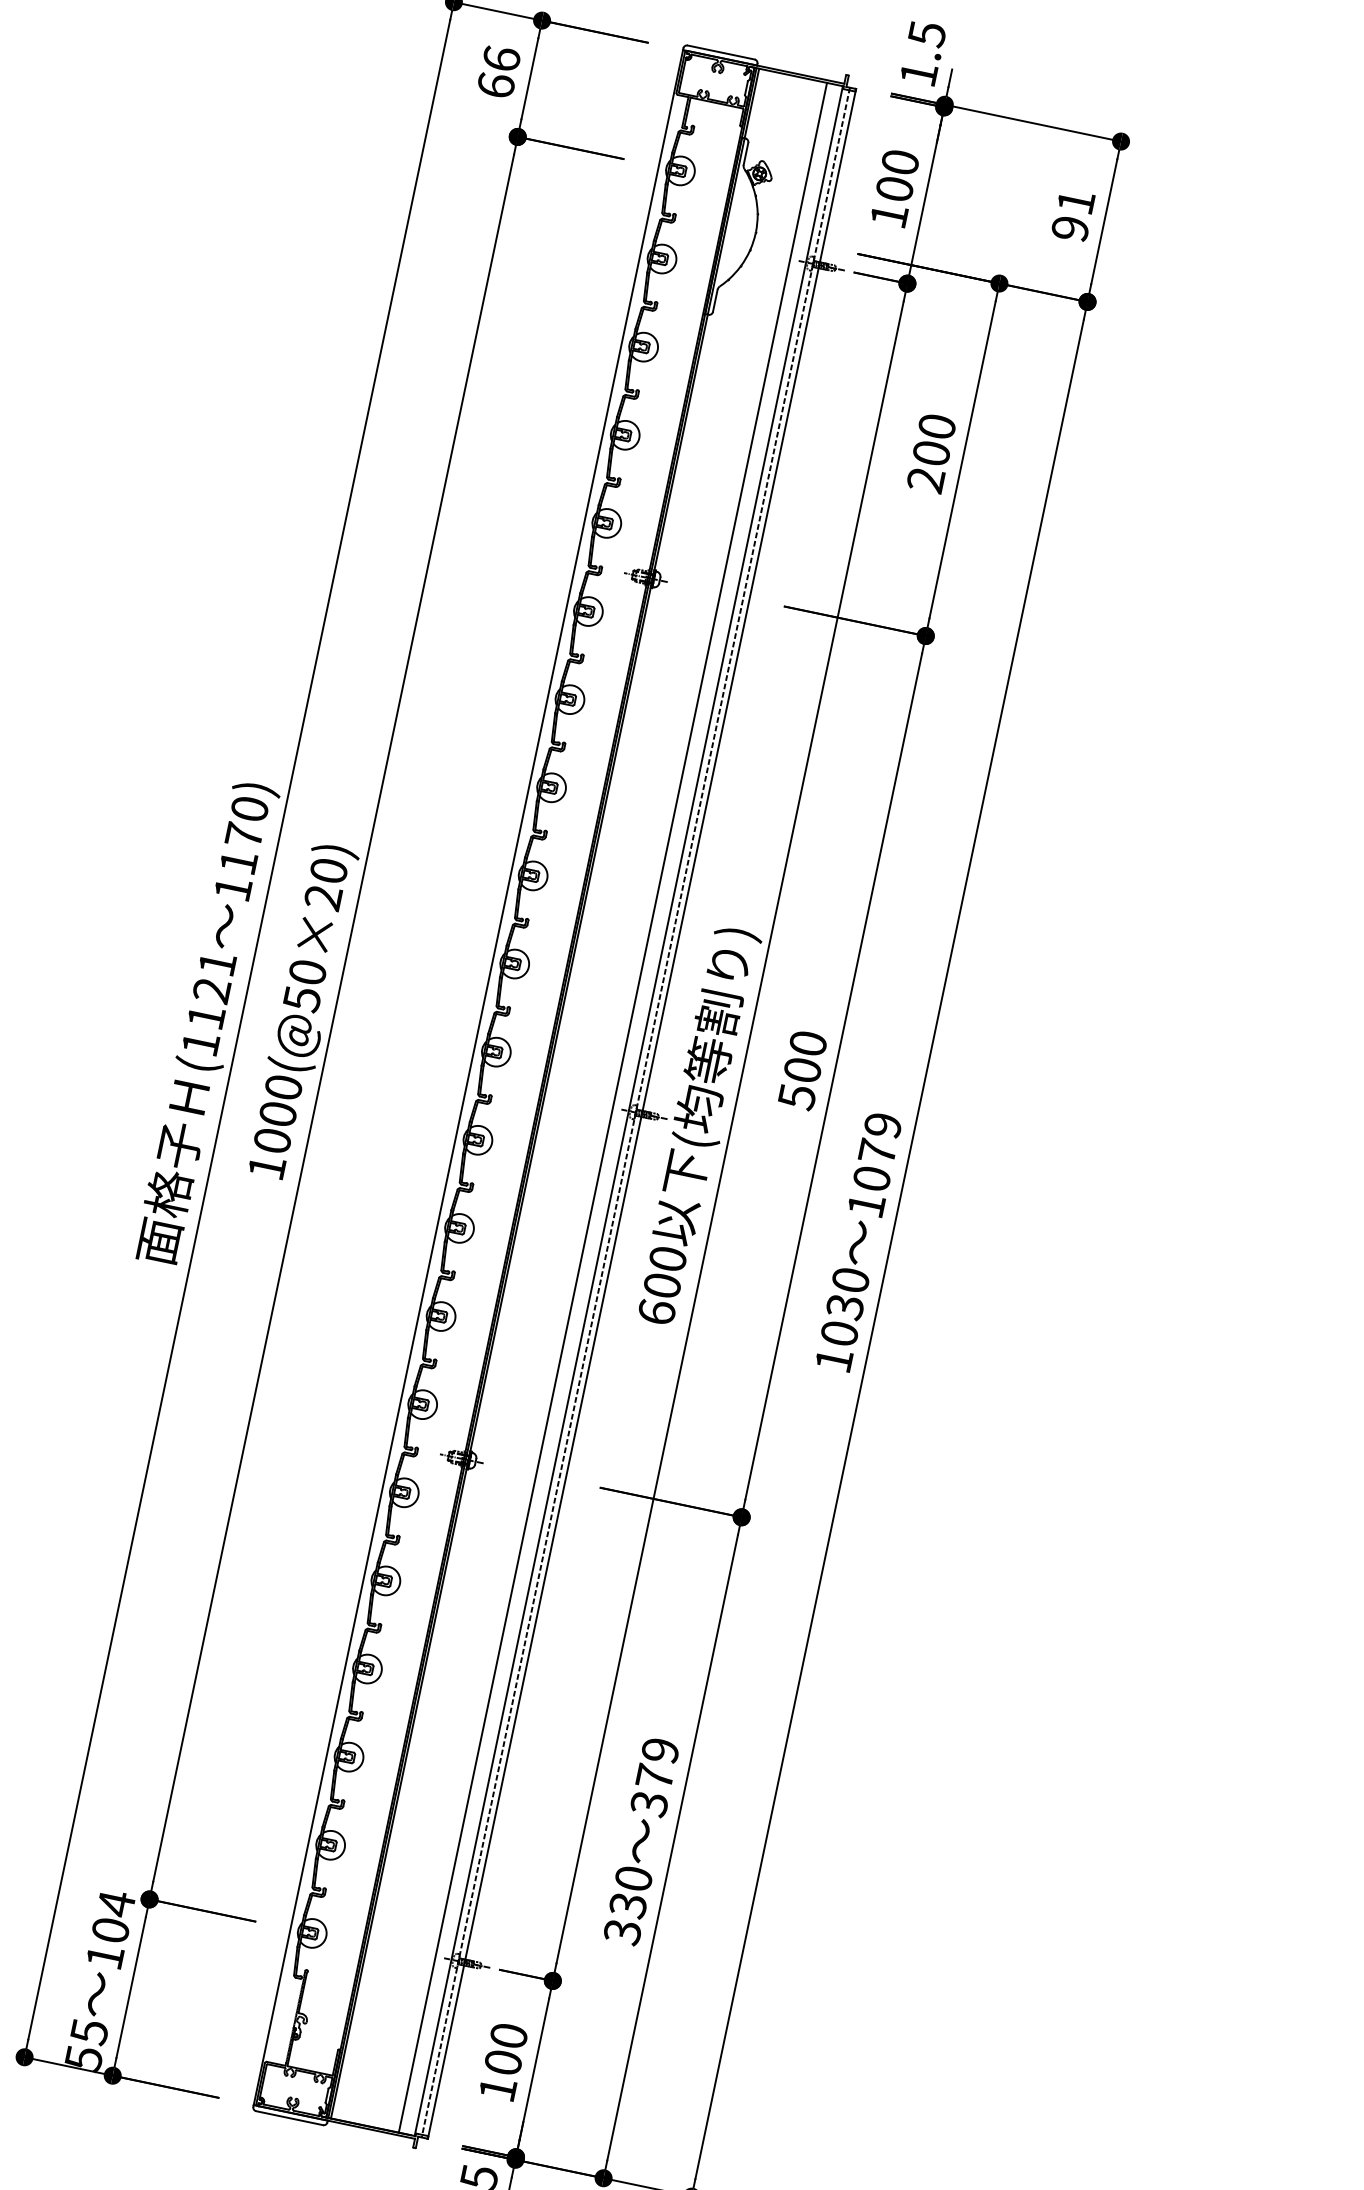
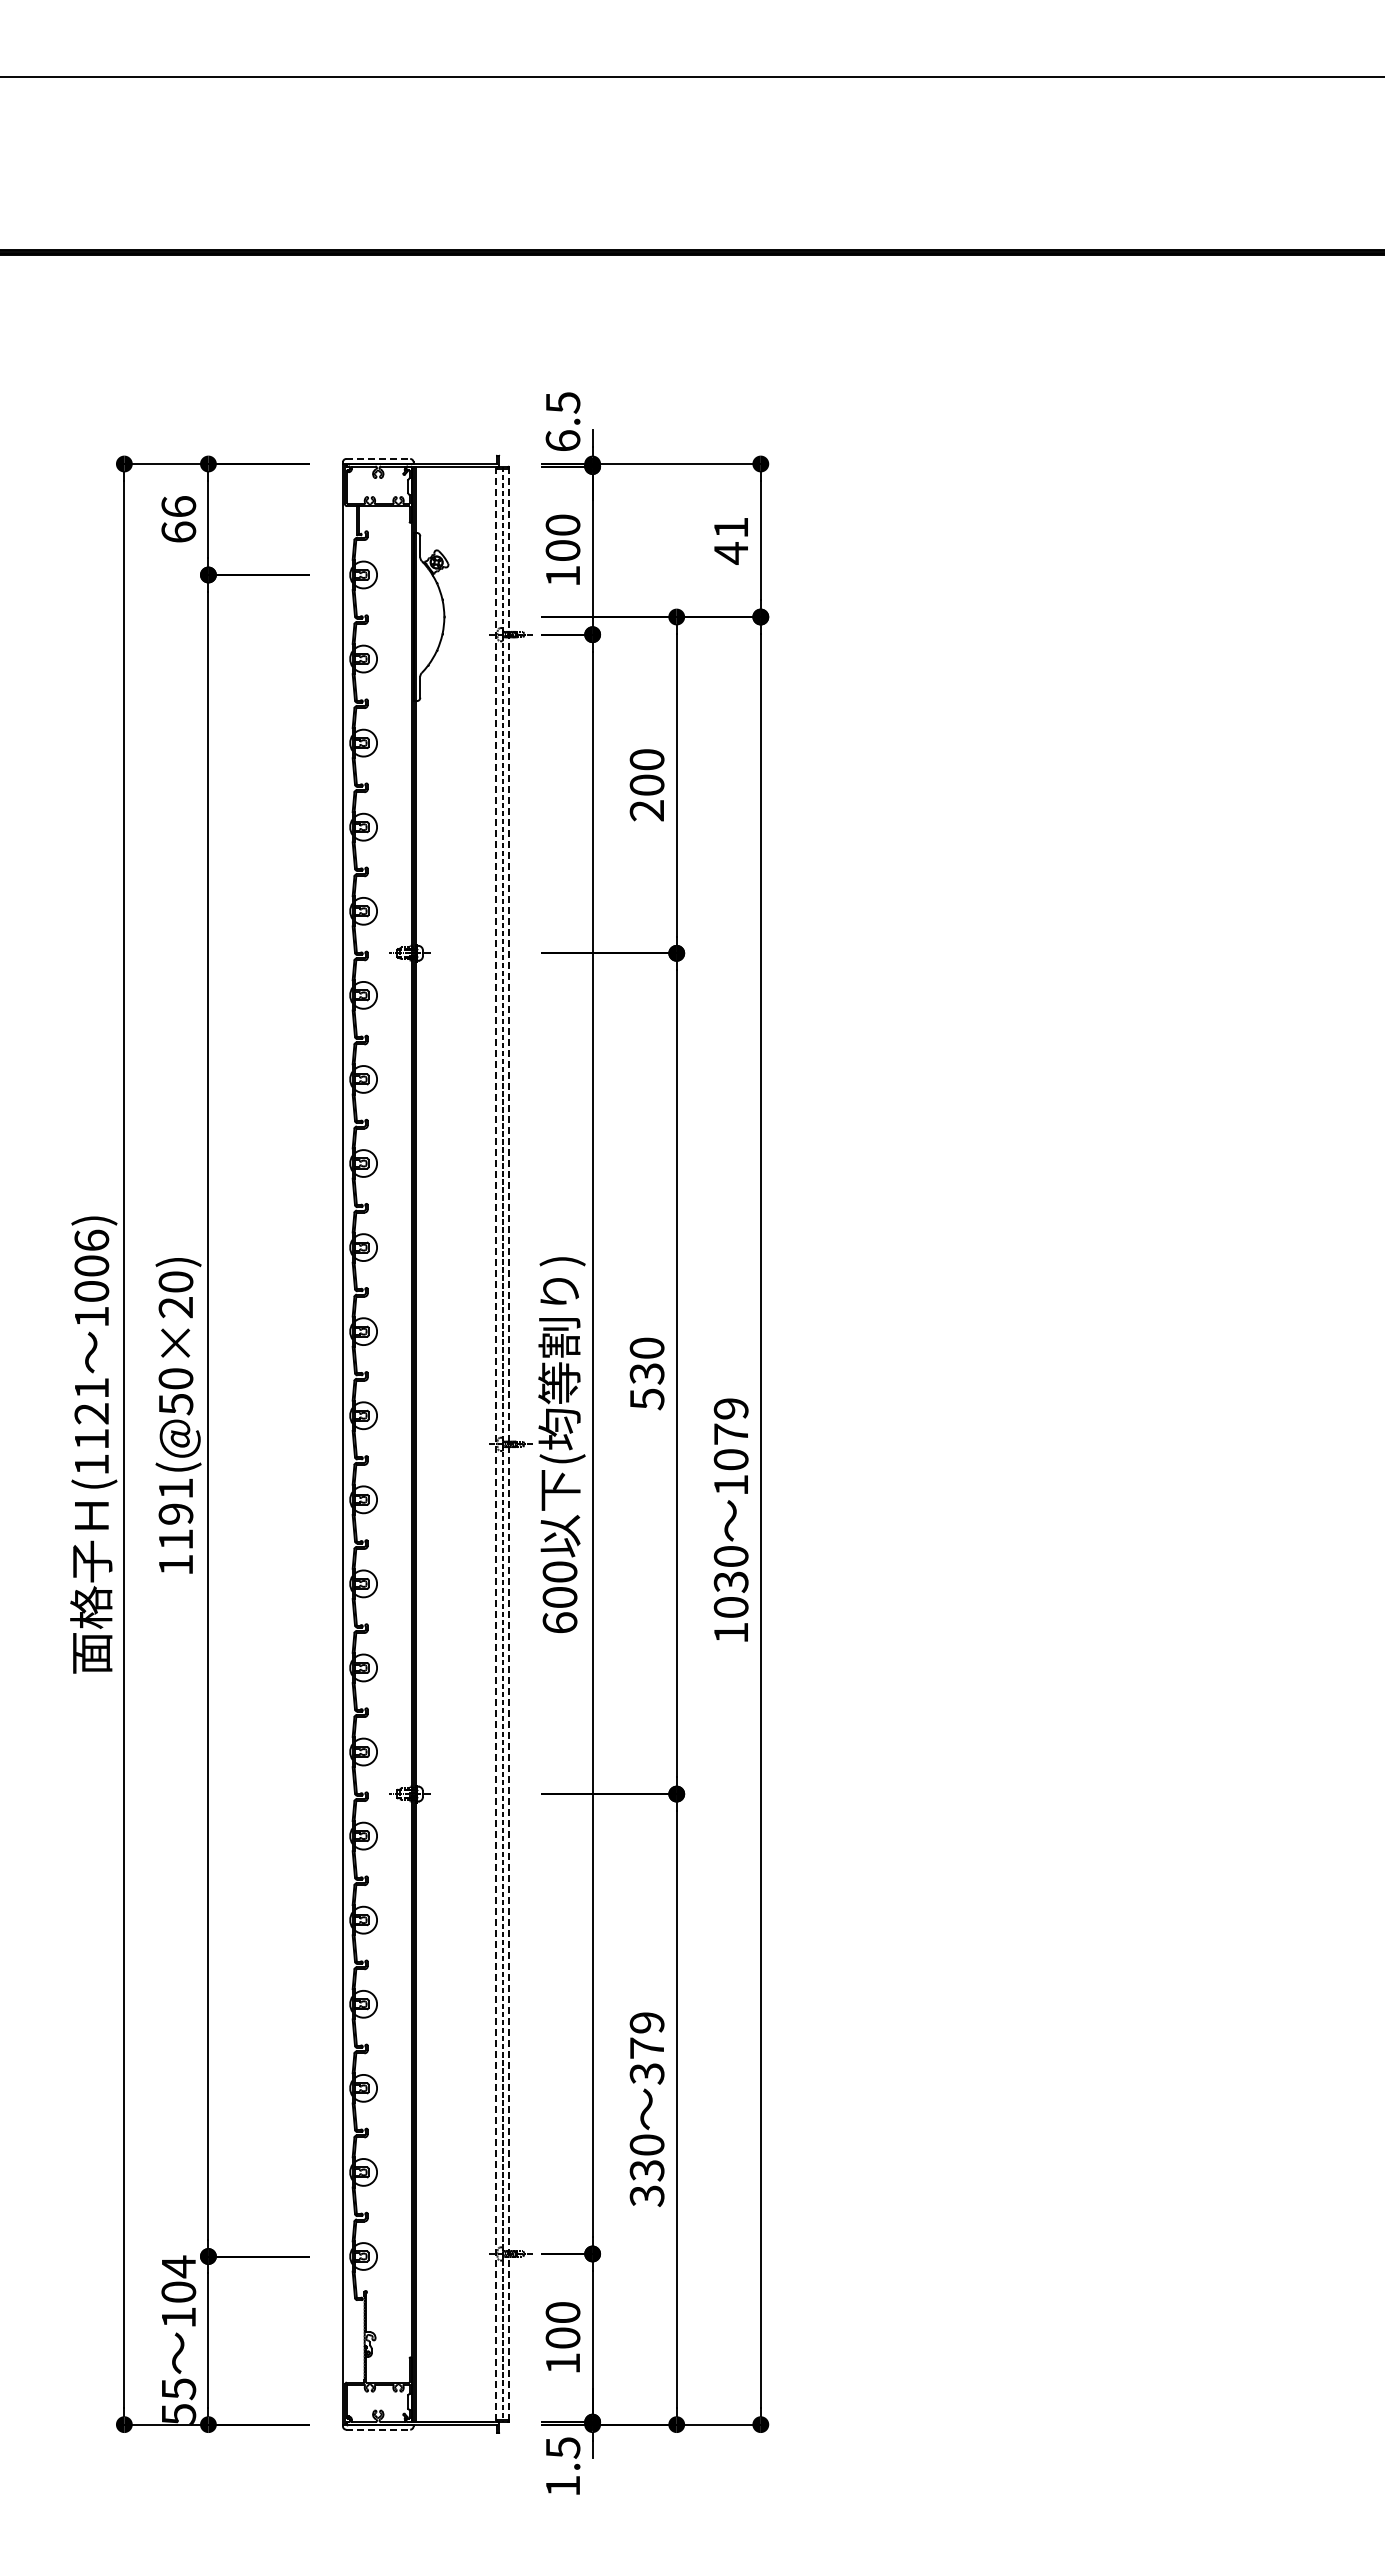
line: (721, 52) -> (378, 458), solid -> dashed
text: (918, 73) -> (562, 440), 1.5 -> 6.5
text: (1069, 228) -> (730, 553), 91 -> 41
text: (244, 835) -> (91, 1265), 1170) -> 1006)
text: (802, 1069) -> (646, 1373), 500 -> 530
line: (612, 1107) -> (480, 1444), removed
line: (628, 1111) -> (495, 1444), solid -> dashed
text: (277, 1113) -> (175, 1513), 1000(@50×20) -> 1191(@50×20)
line: (641, 1114) -> (508, 1444), solid -> dashed
line: (289, 2118) -> (378, 2429), solid -> dashed

